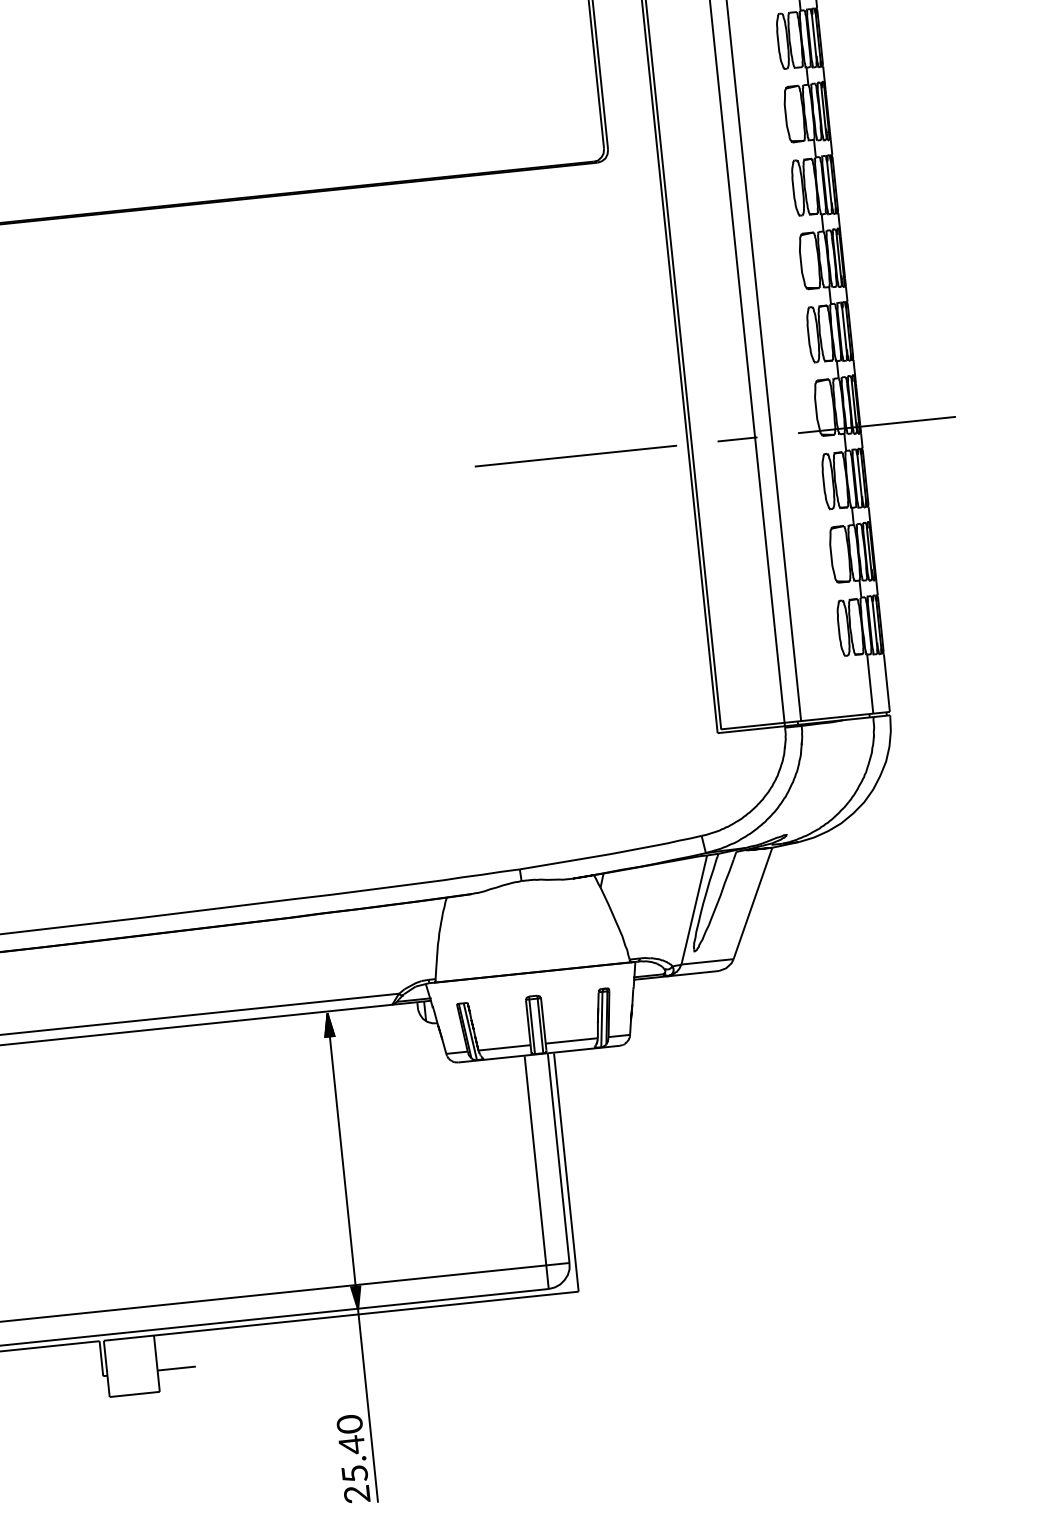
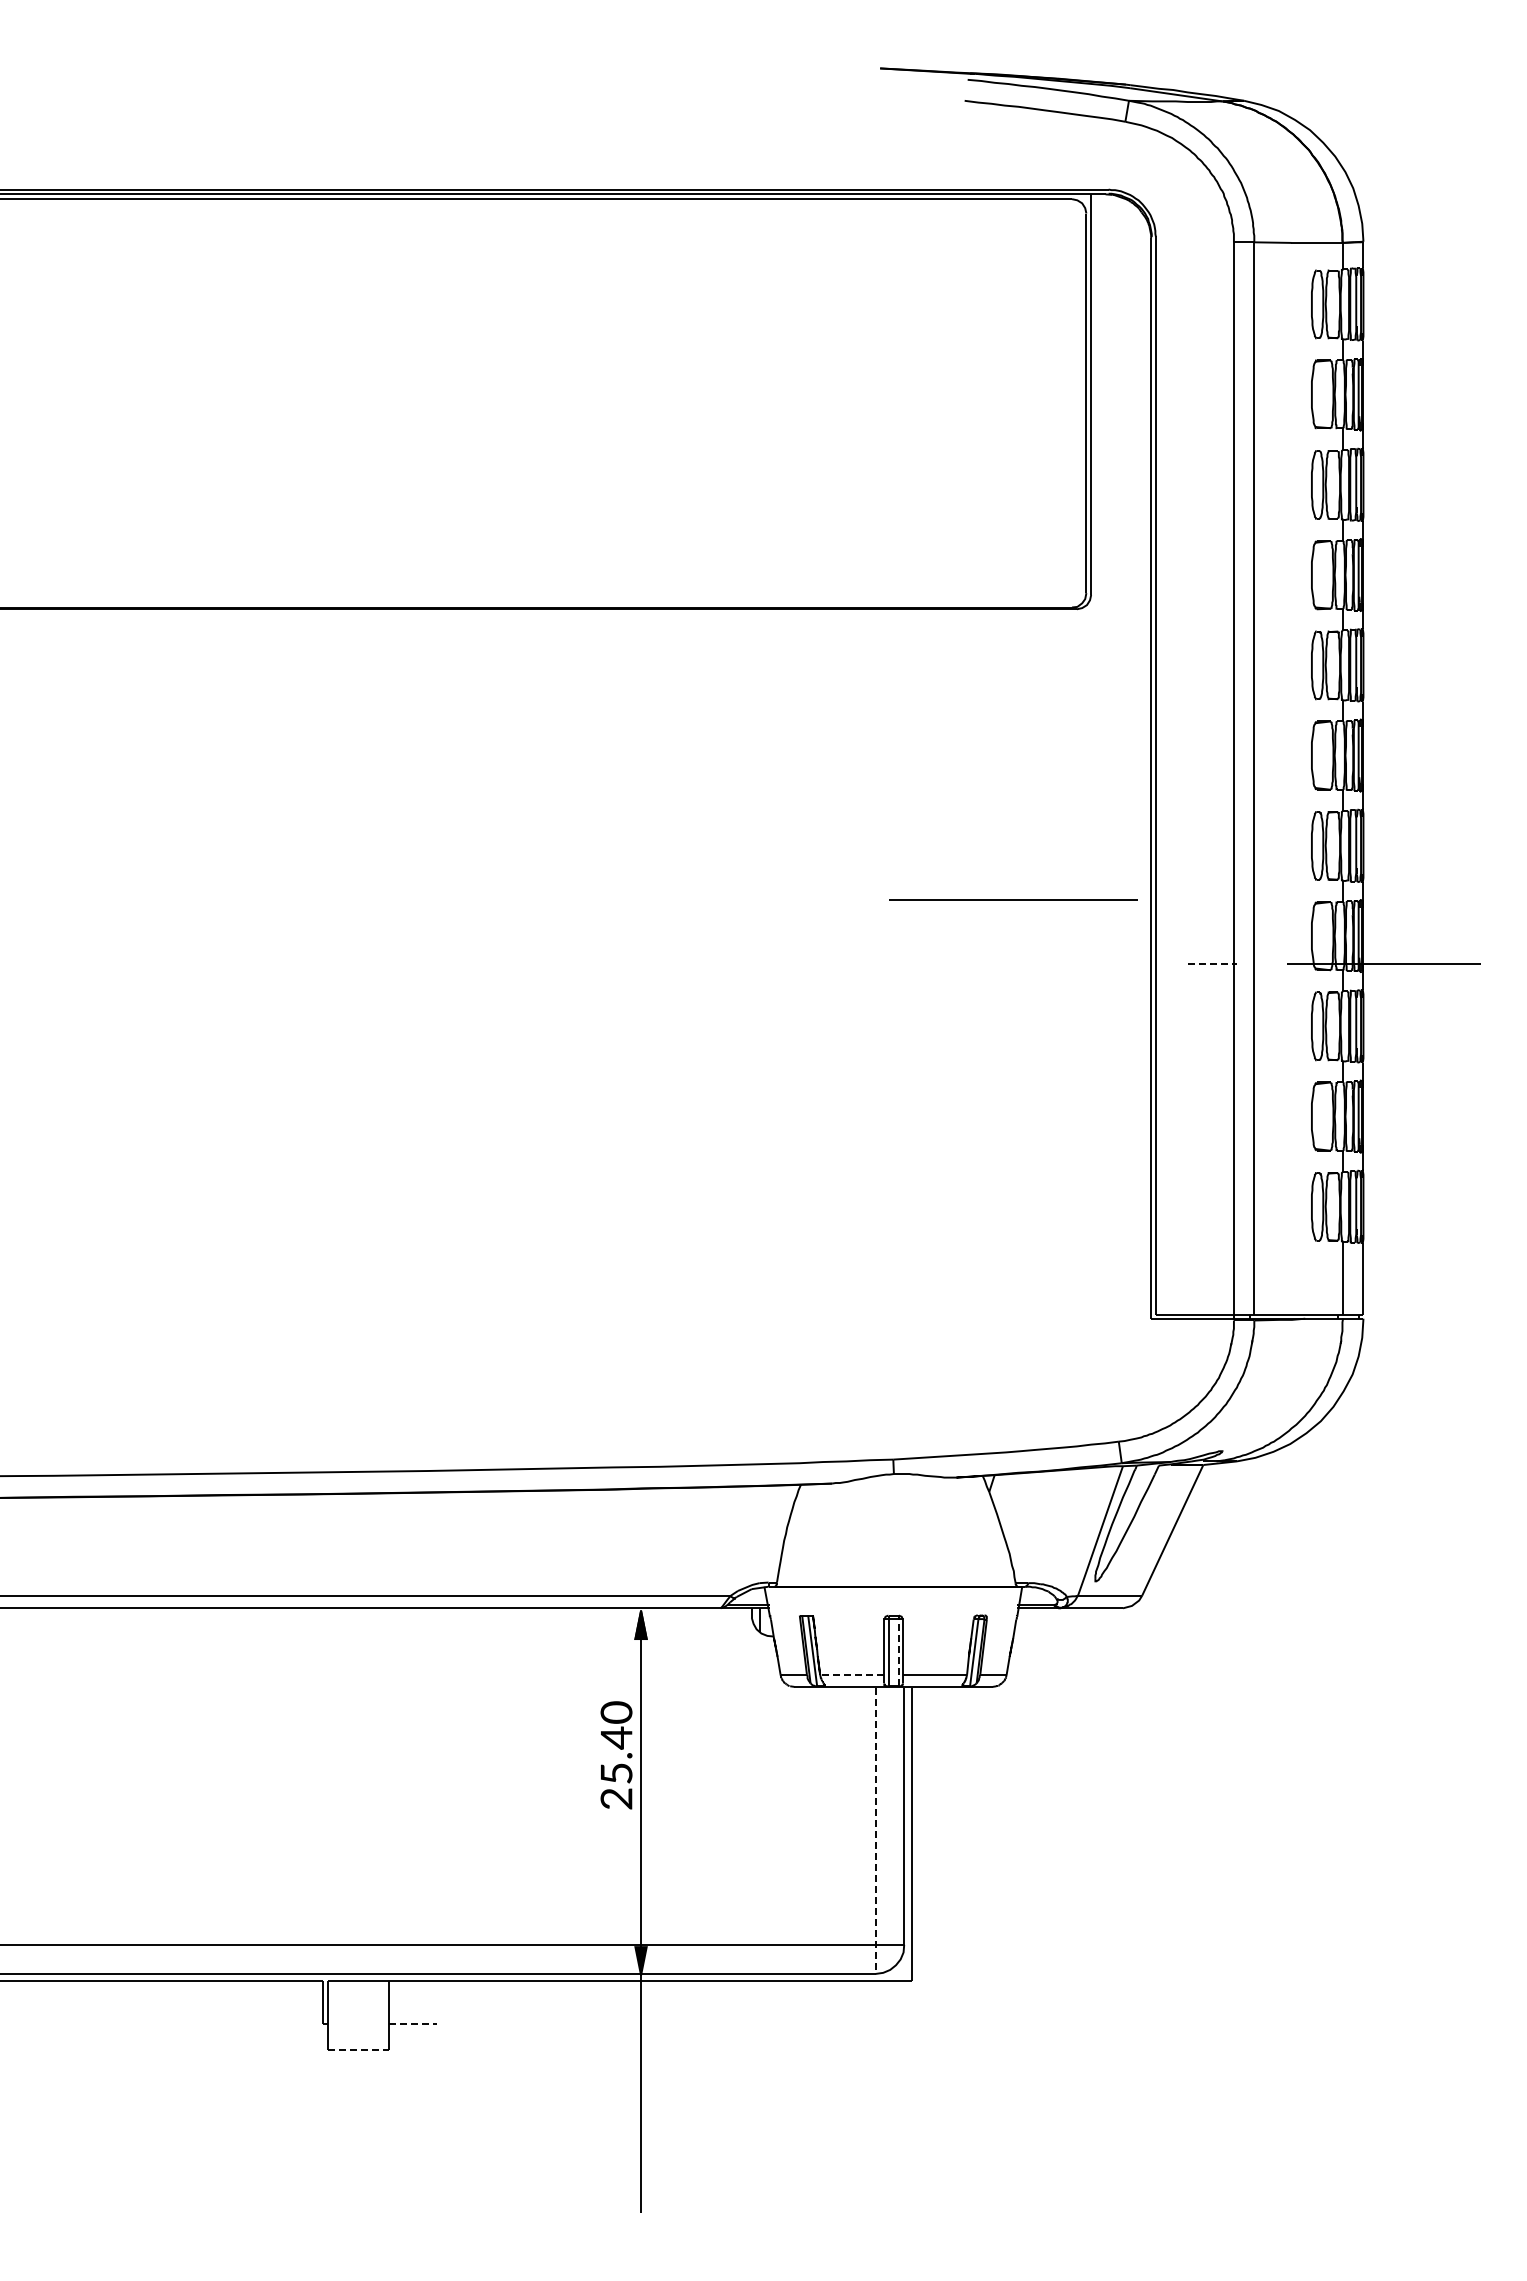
line: (737, 439) -> (1212, 963), solid -> dashed
line: (575, 455) -> (1013, 899), moved
line: (540, 1024) -> (898, 1650), solid -> dashed
line: (503, 1047) -> (851, 1674), solid -> dashed
line: (536, 1173) -> (875, 1831), solid -> dashed
line: (176, 1368) -> (412, 2023), solid -> dashed
line: (134, 1394) -> (358, 2050), solid -> dashed
text: (353, 1459) -> (616, 1755), moved

